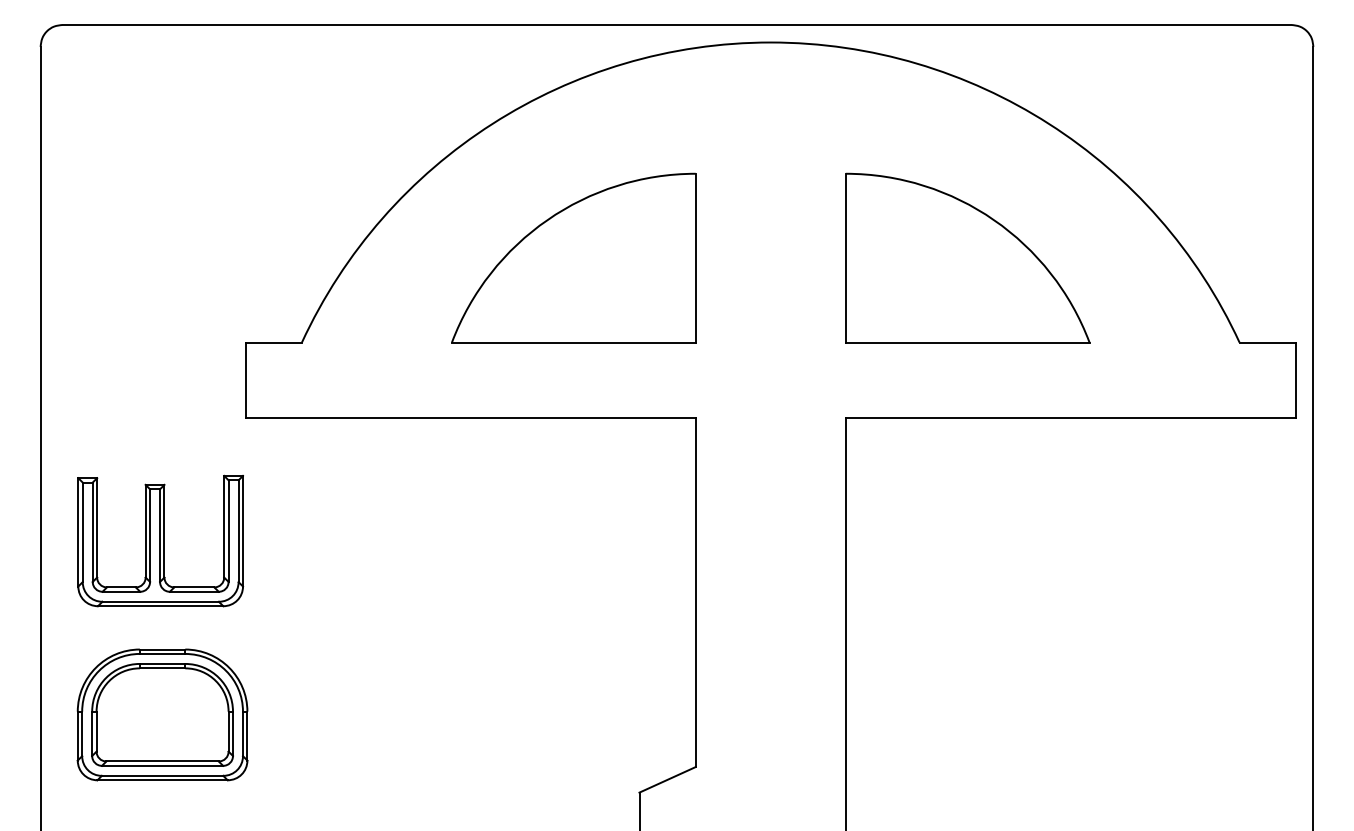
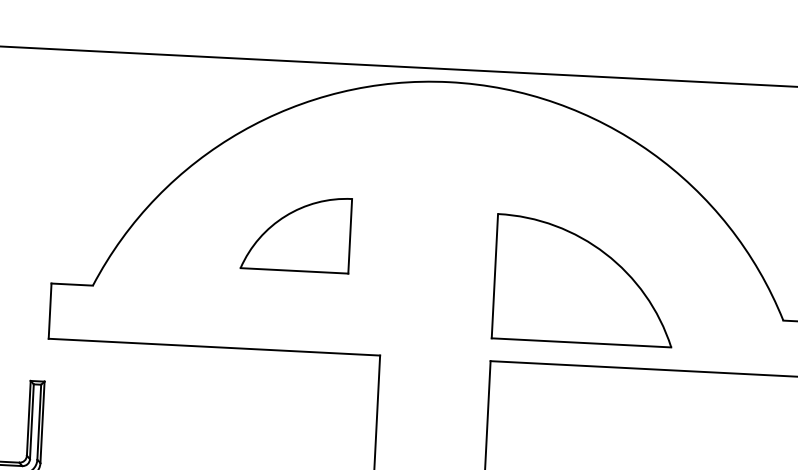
part: (573, 257) -> (296, 233), size x0.6
part: (967, 257) -> (584, 280), moved

